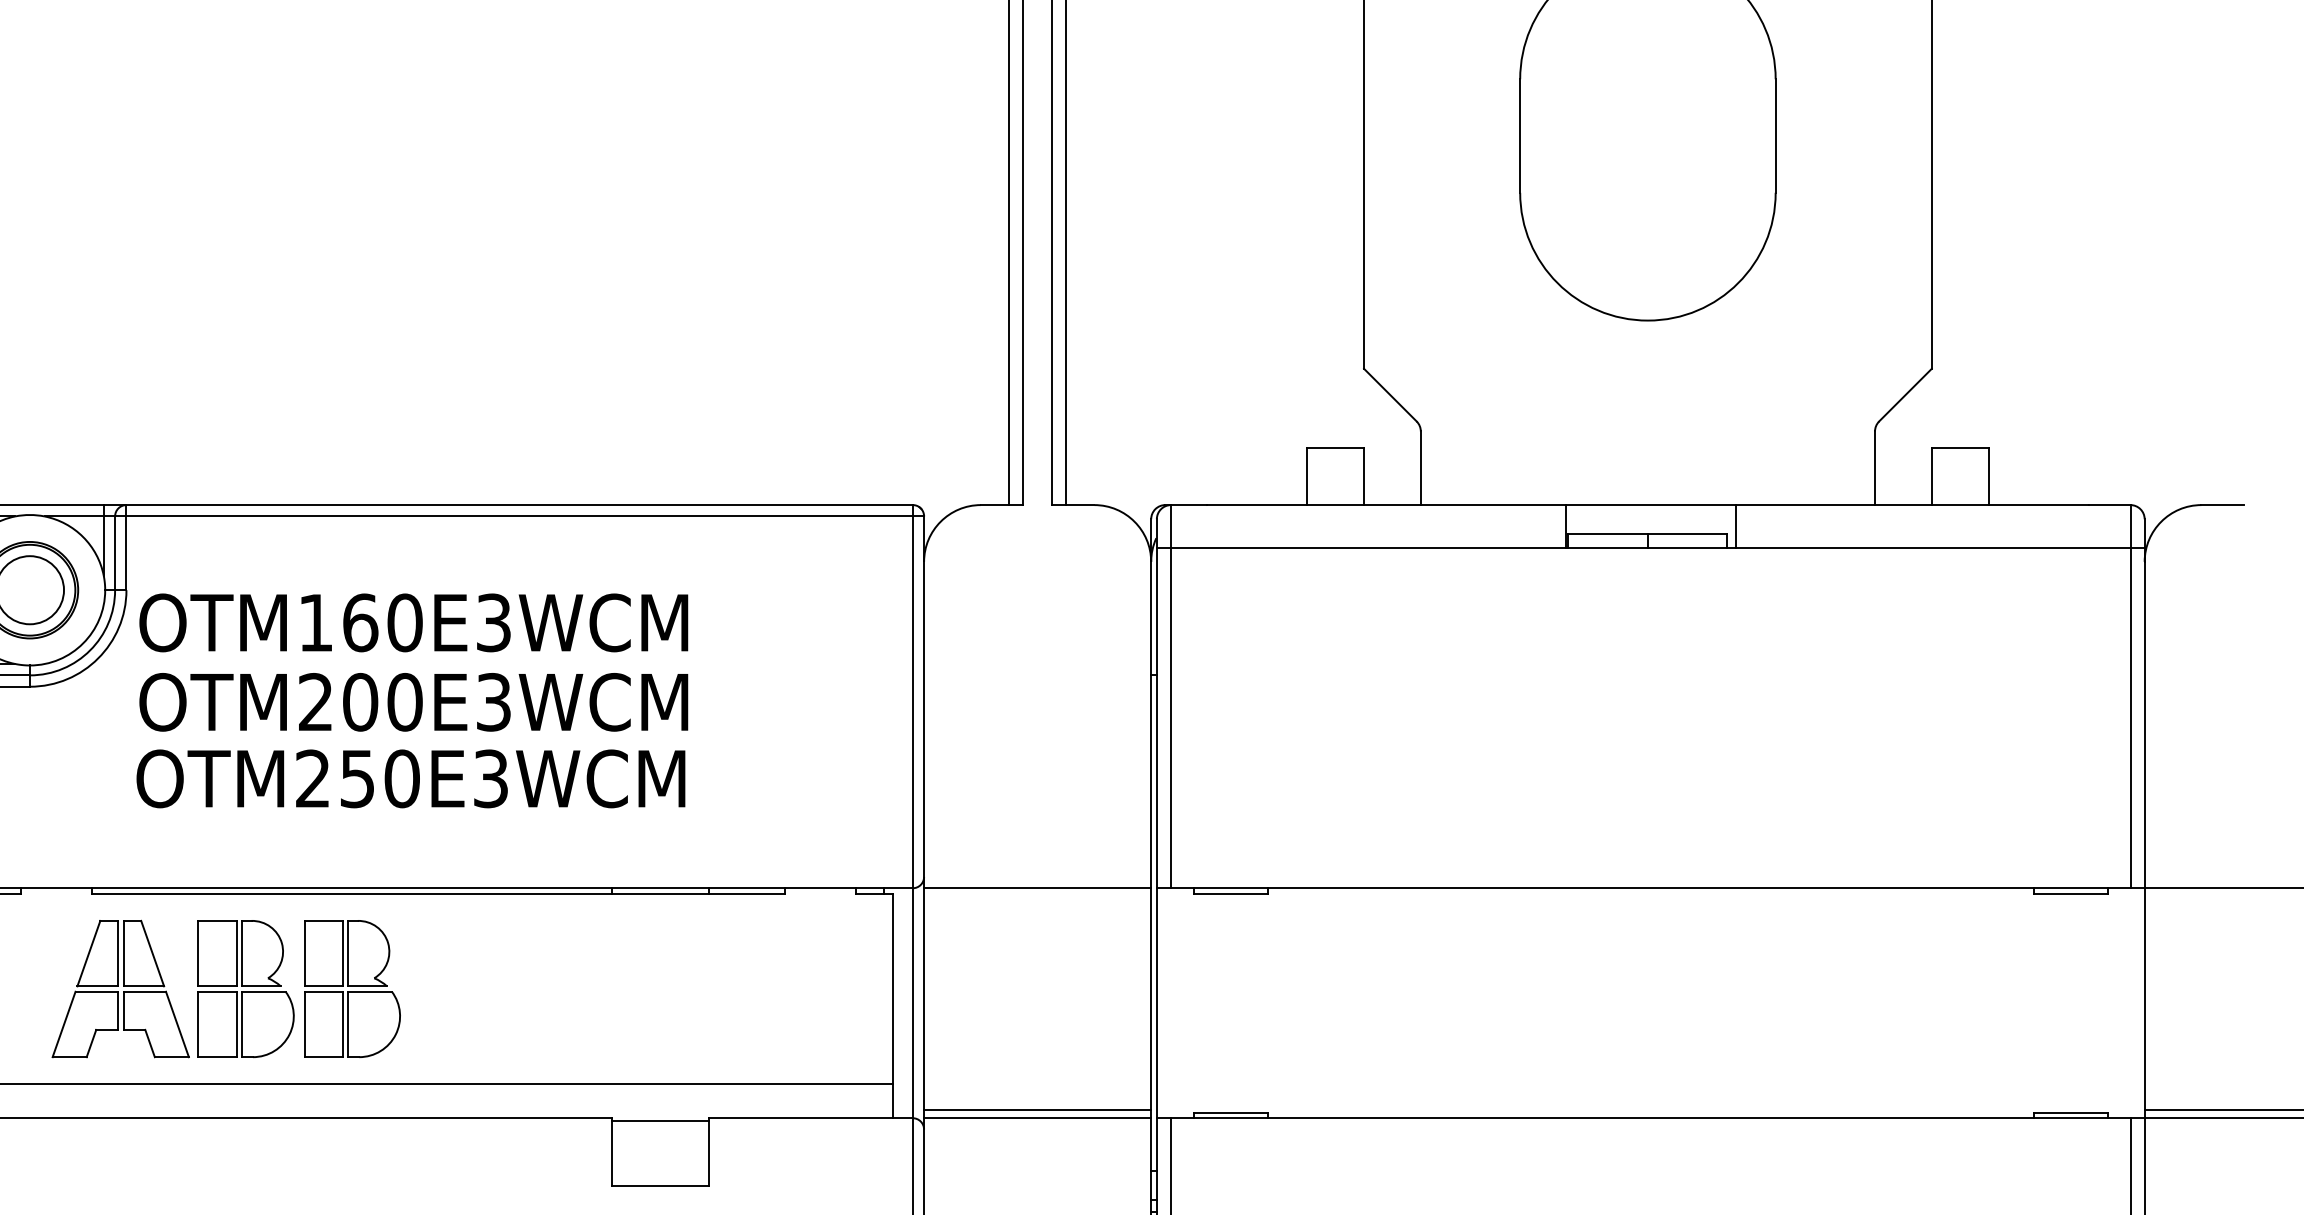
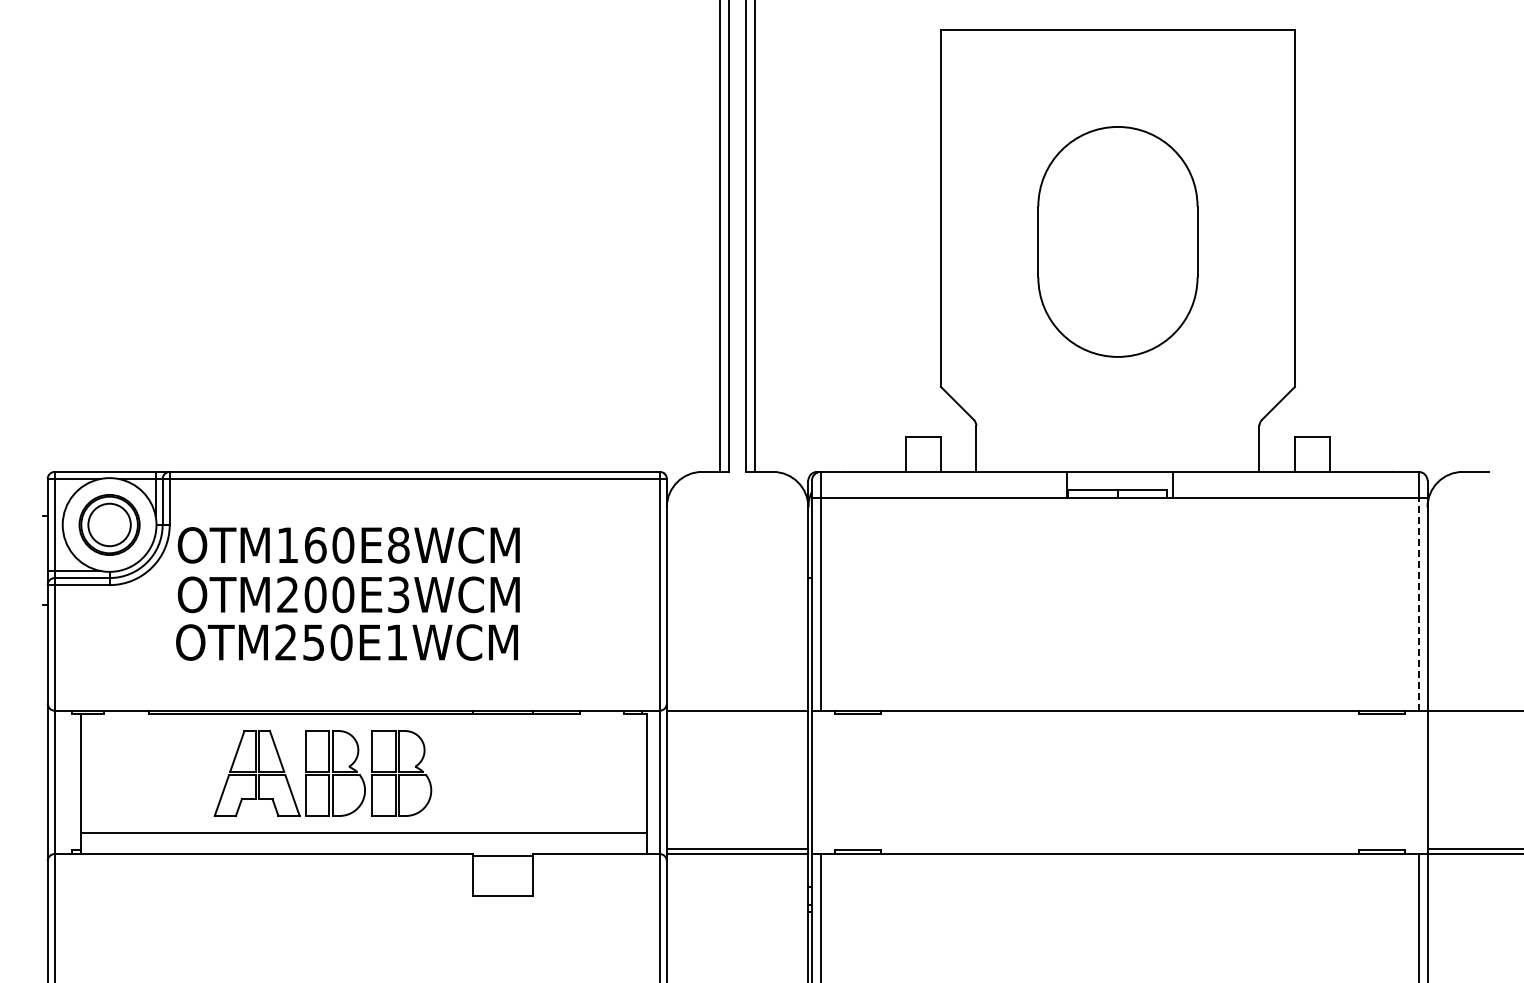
text: (493, 623) -> (398, 545), OTM160E3WCM -> OTM160E8WCM
line: (2130, 717) -> (1418, 604), solid -> dashed
text: (490, 778) -> (396, 642), OTM250E3WCM -> OTM250E1WCM
part: (225, 988) -> (322, 773), moved

